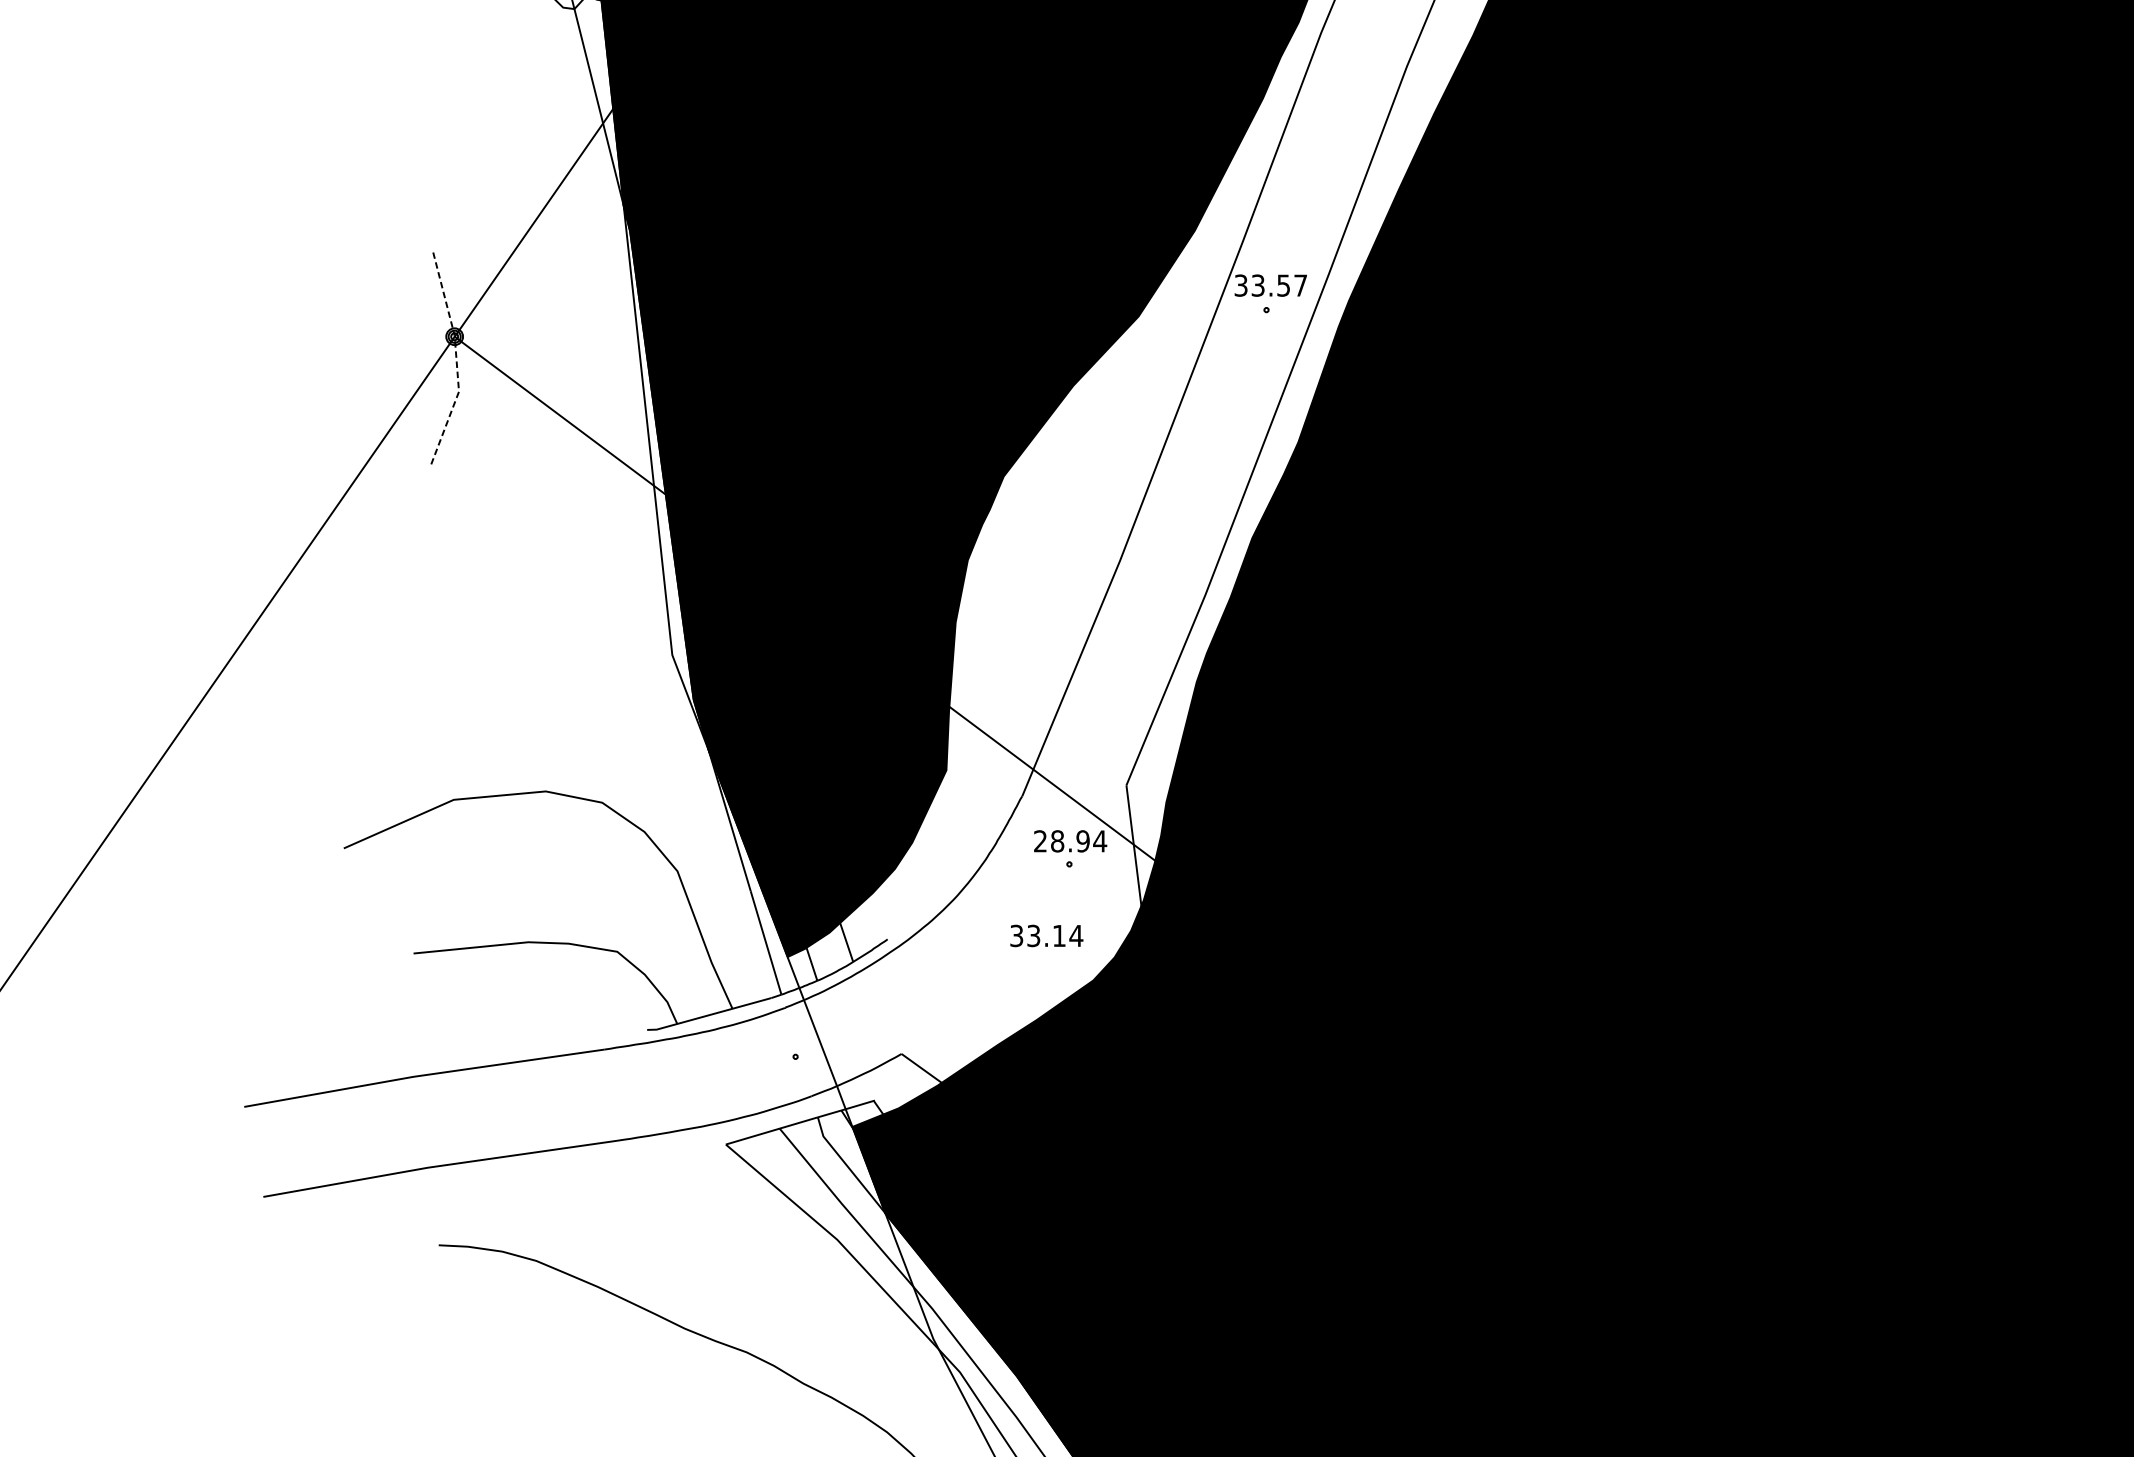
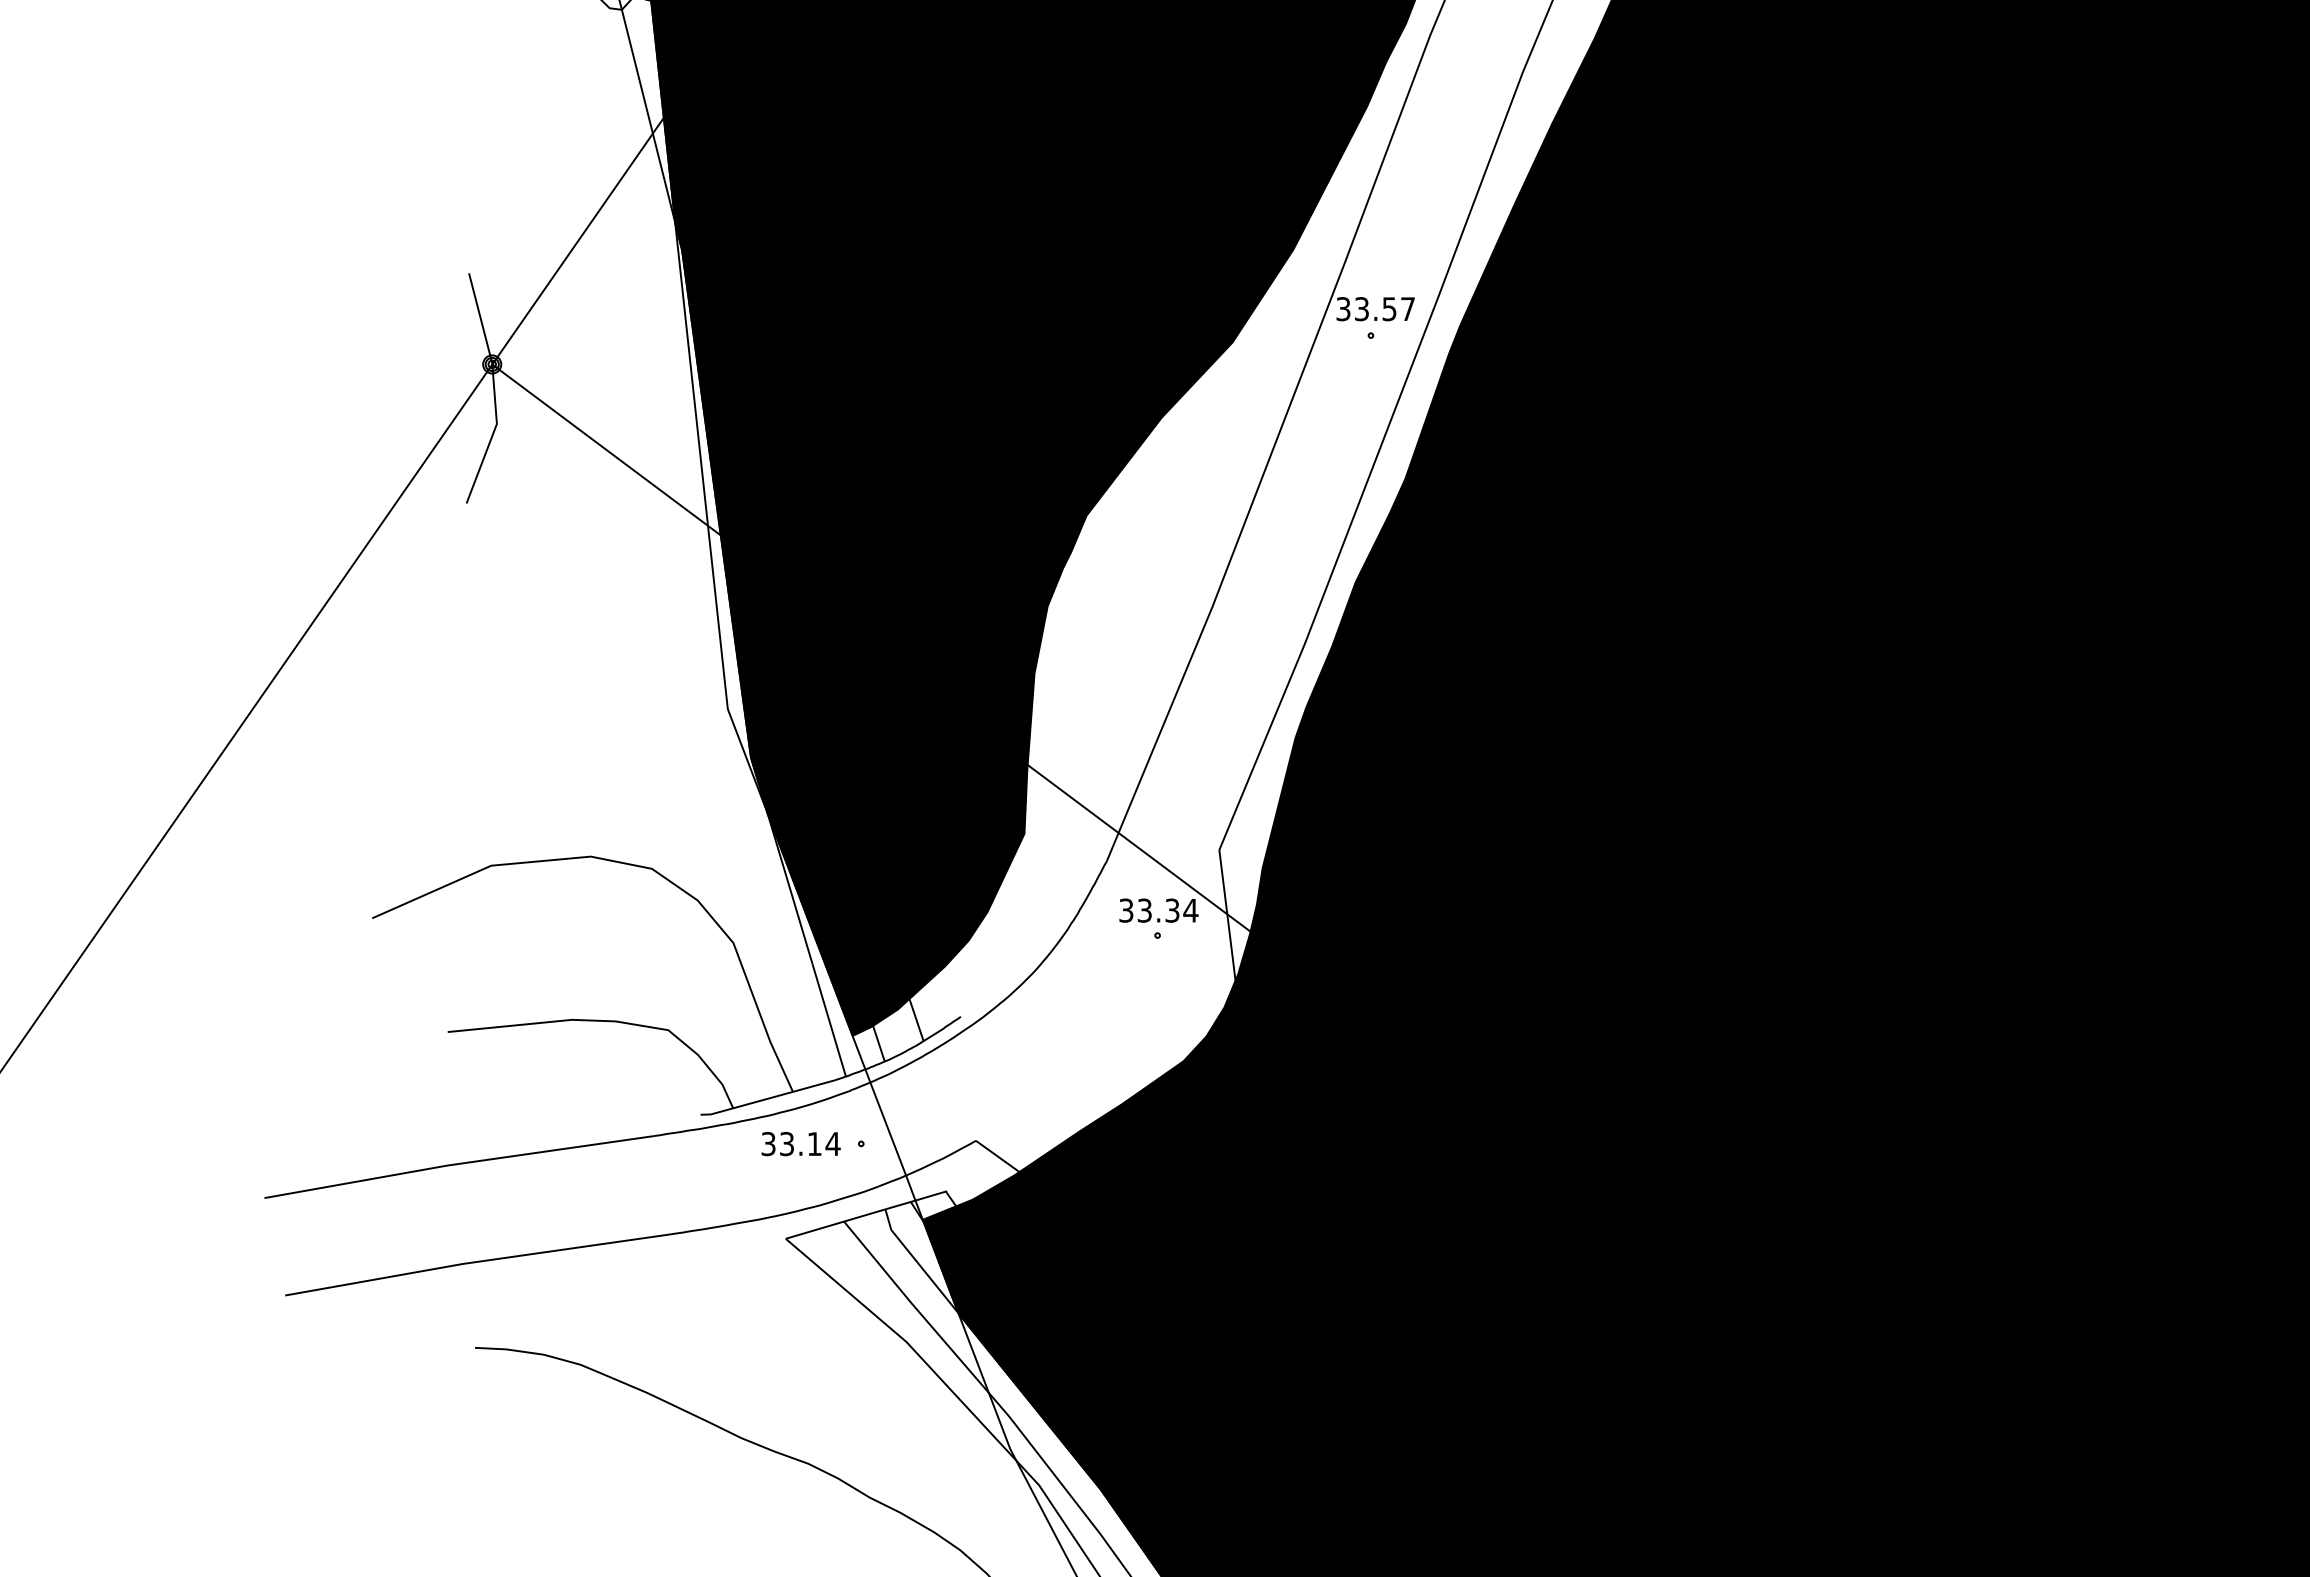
line: (456, 360) -> (494, 390), dashed -> solid
text: (1061, 841) -> (1149, 910), 28.94 -> 33.34
text: (1046, 936) -> (800, 1144), moved

